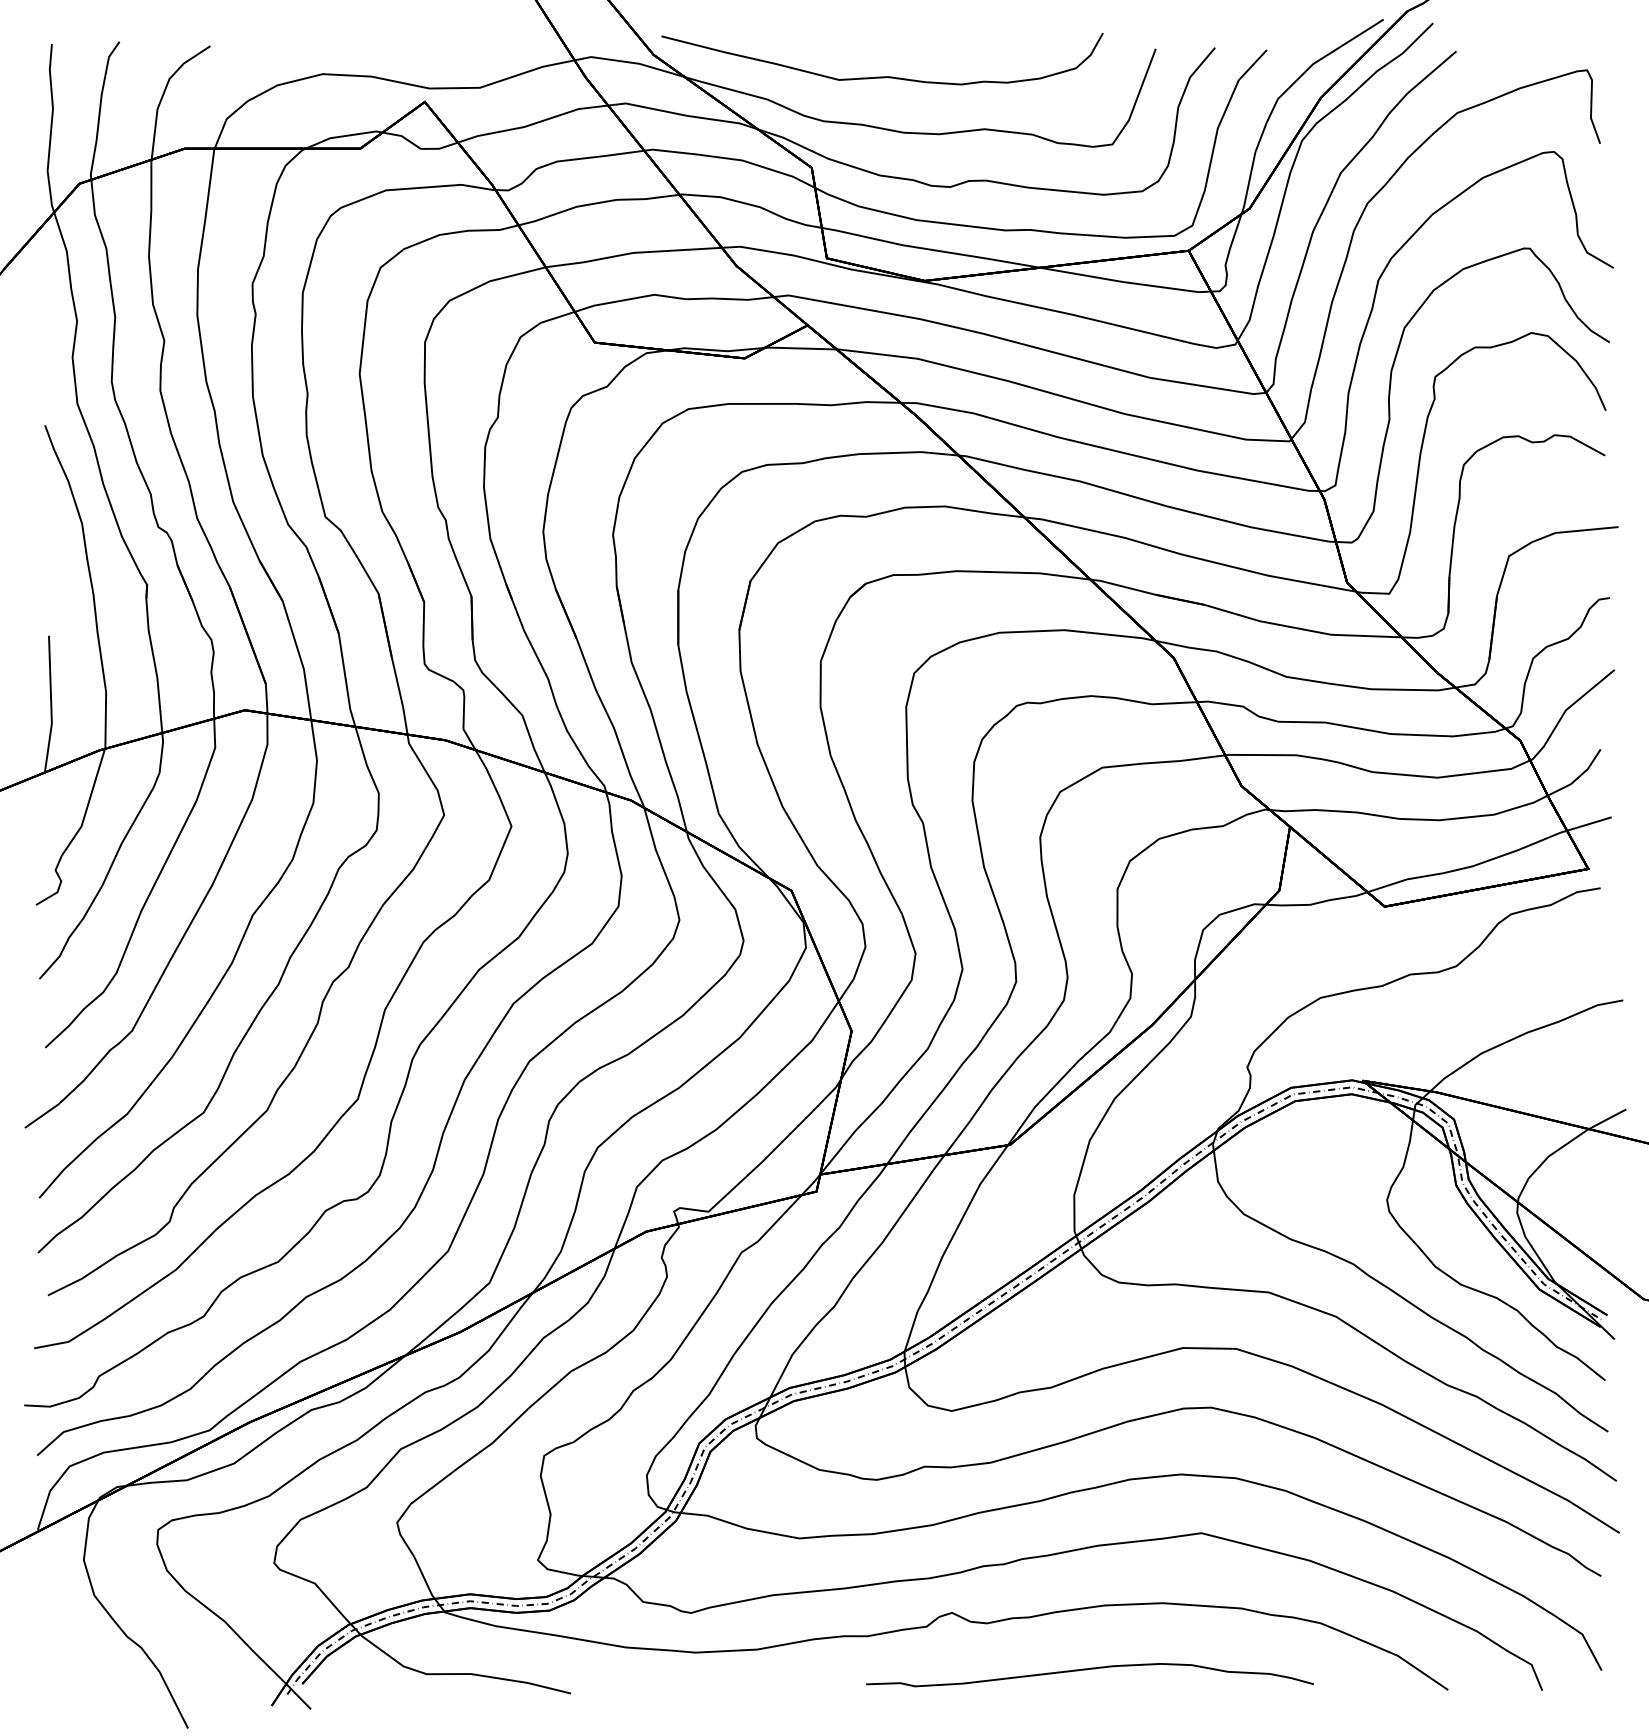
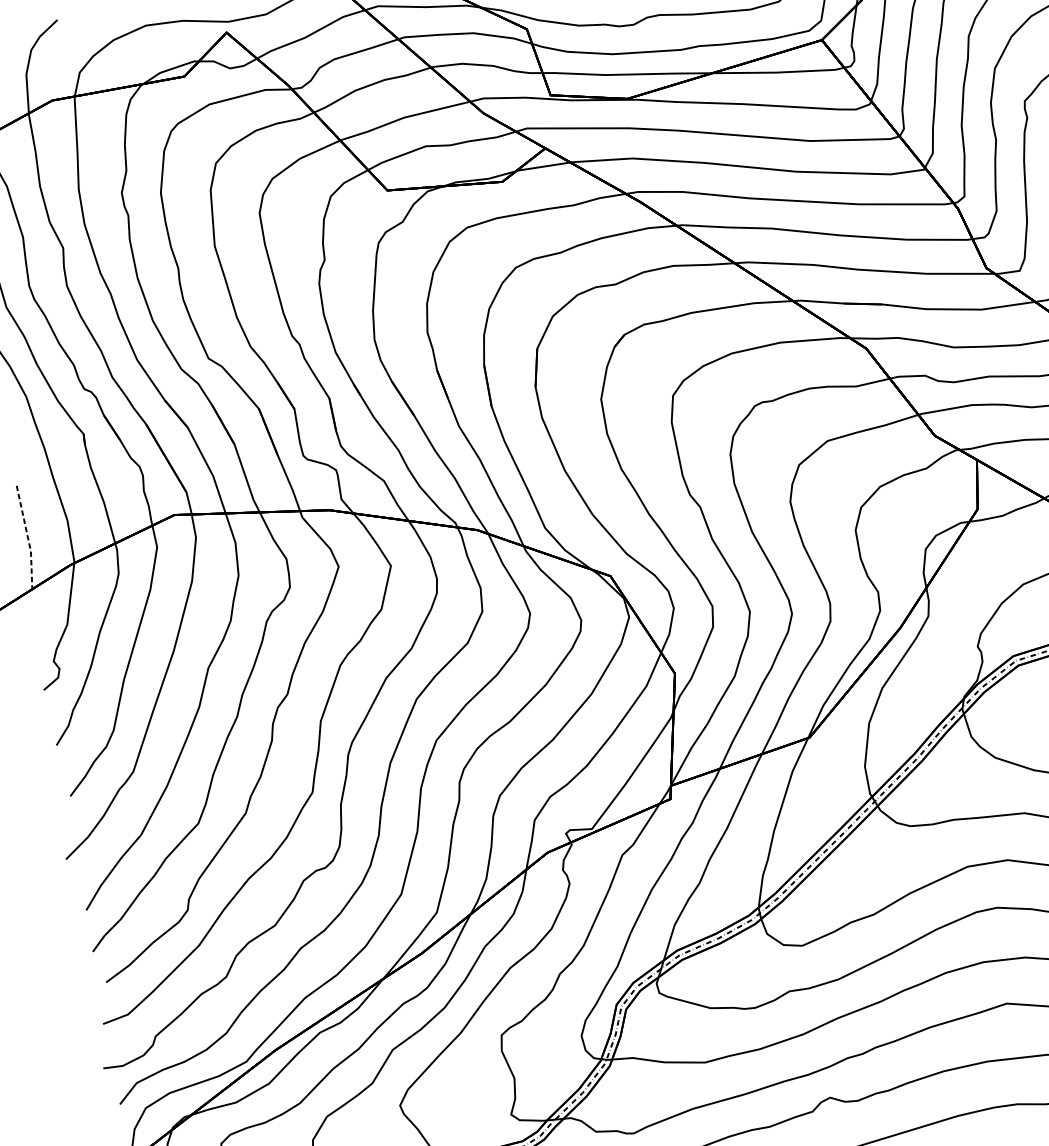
line: (51, 705) -> (28, 537), solid -> dashed

